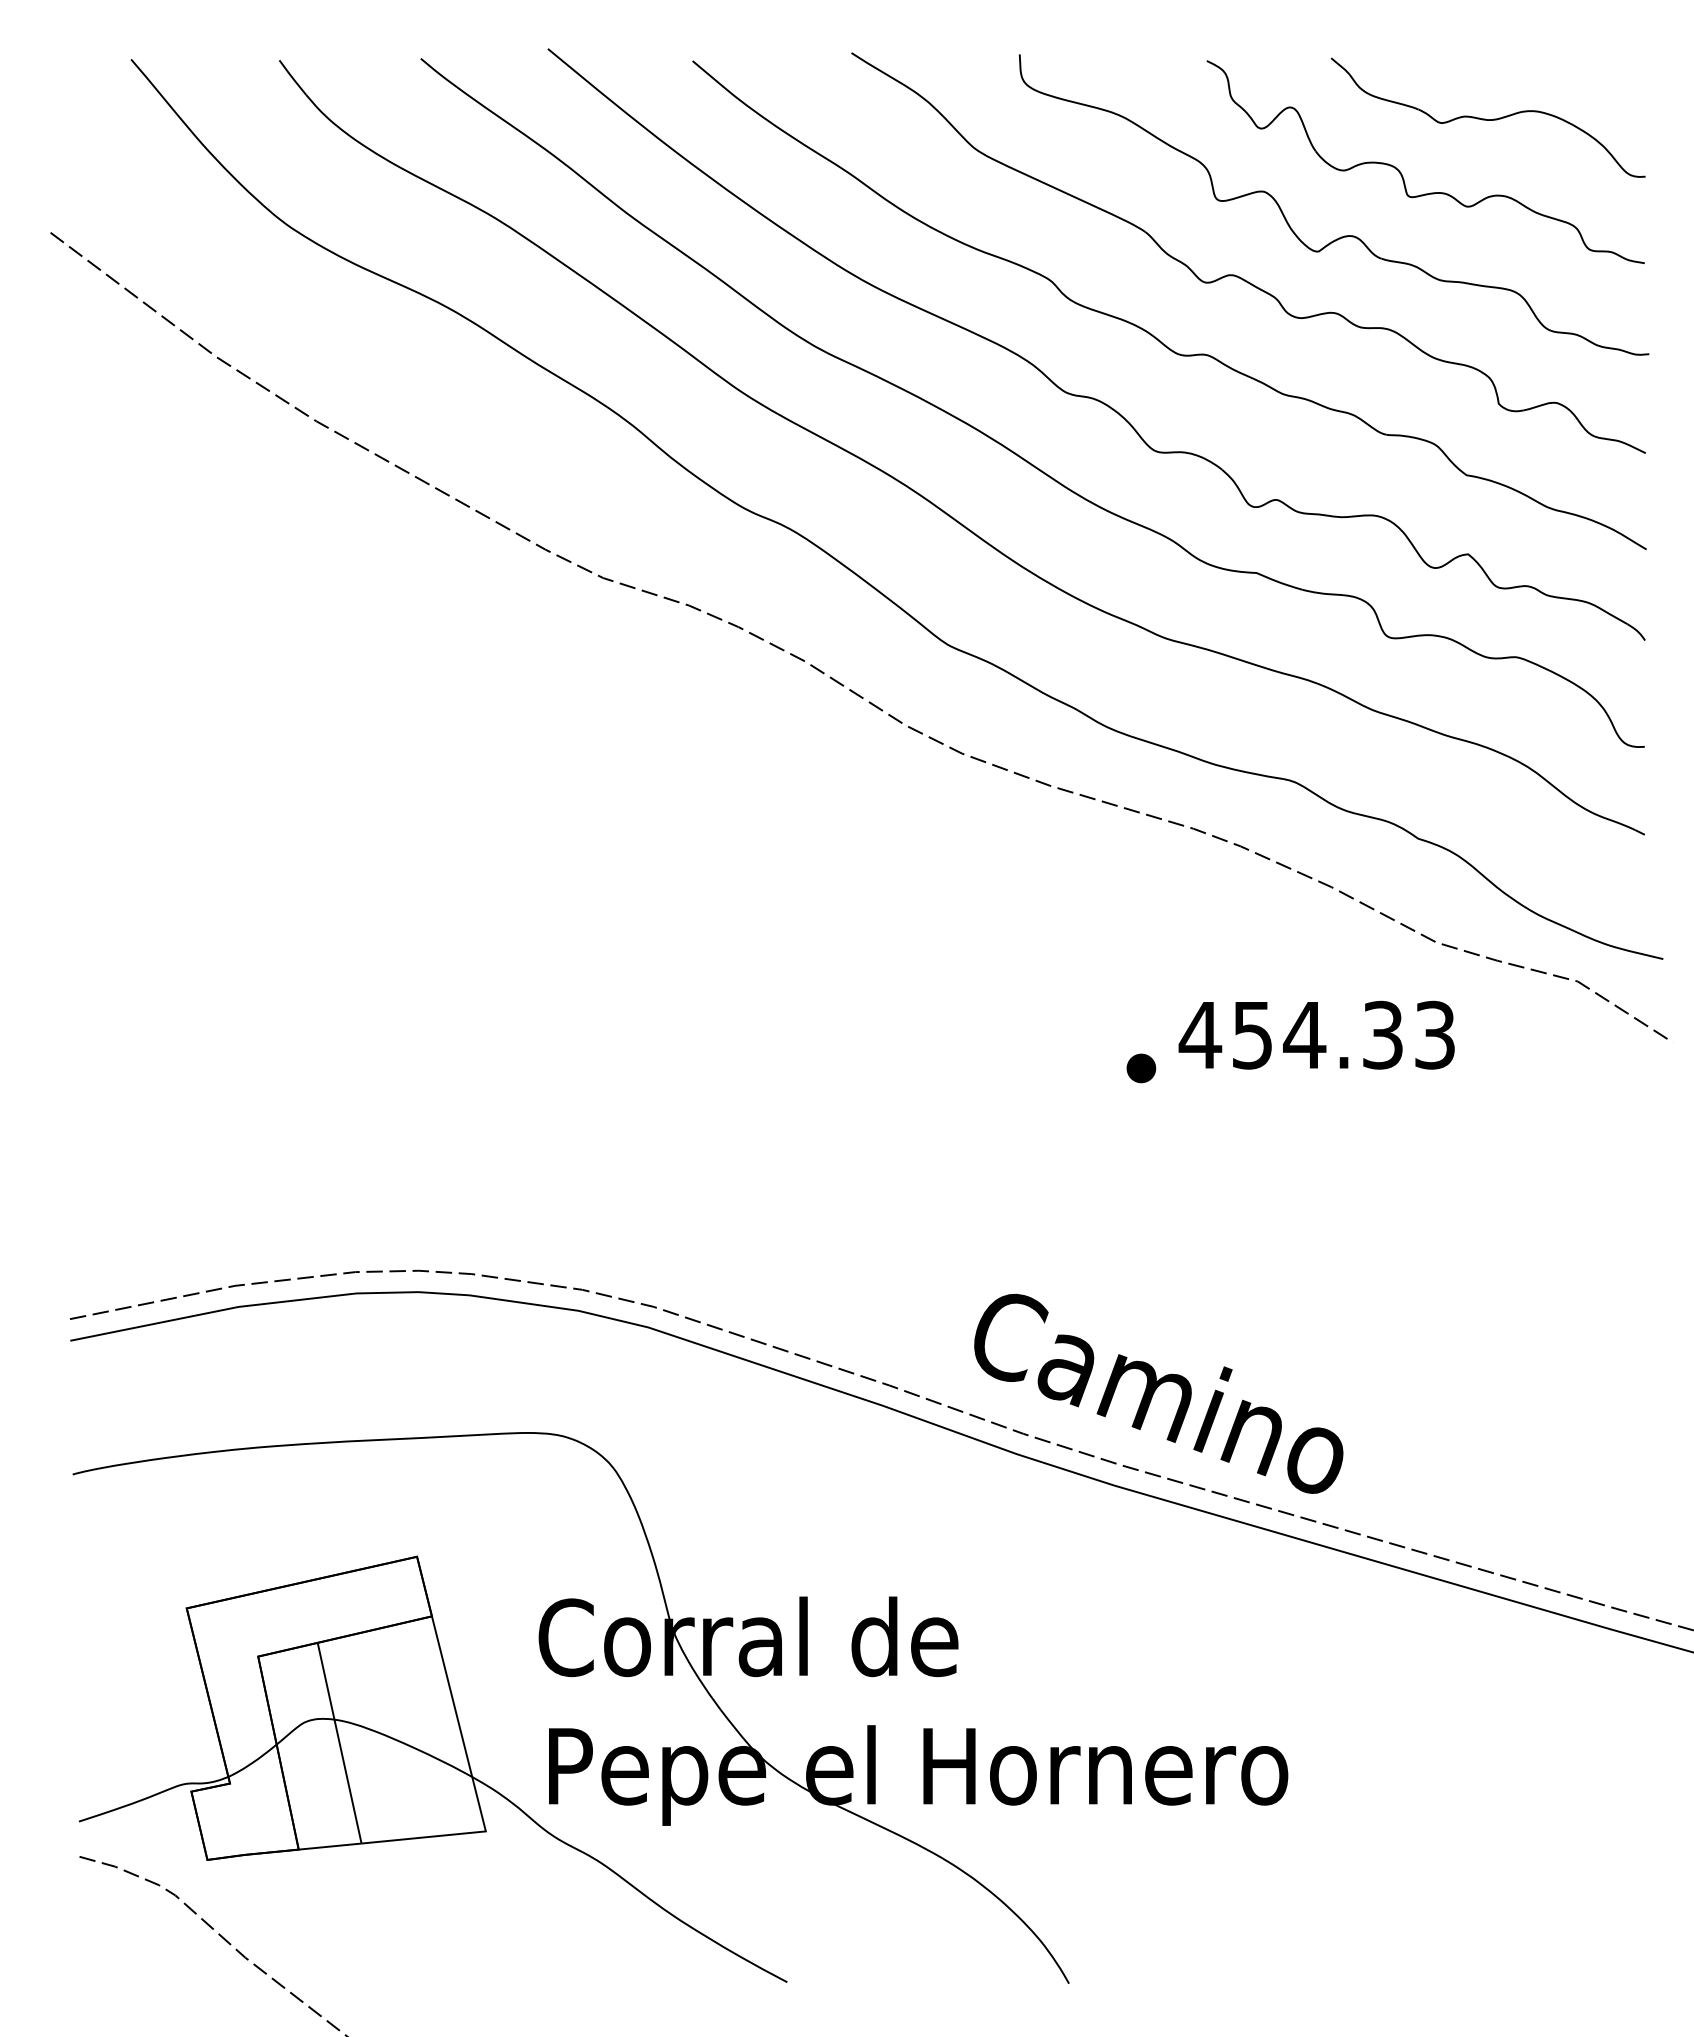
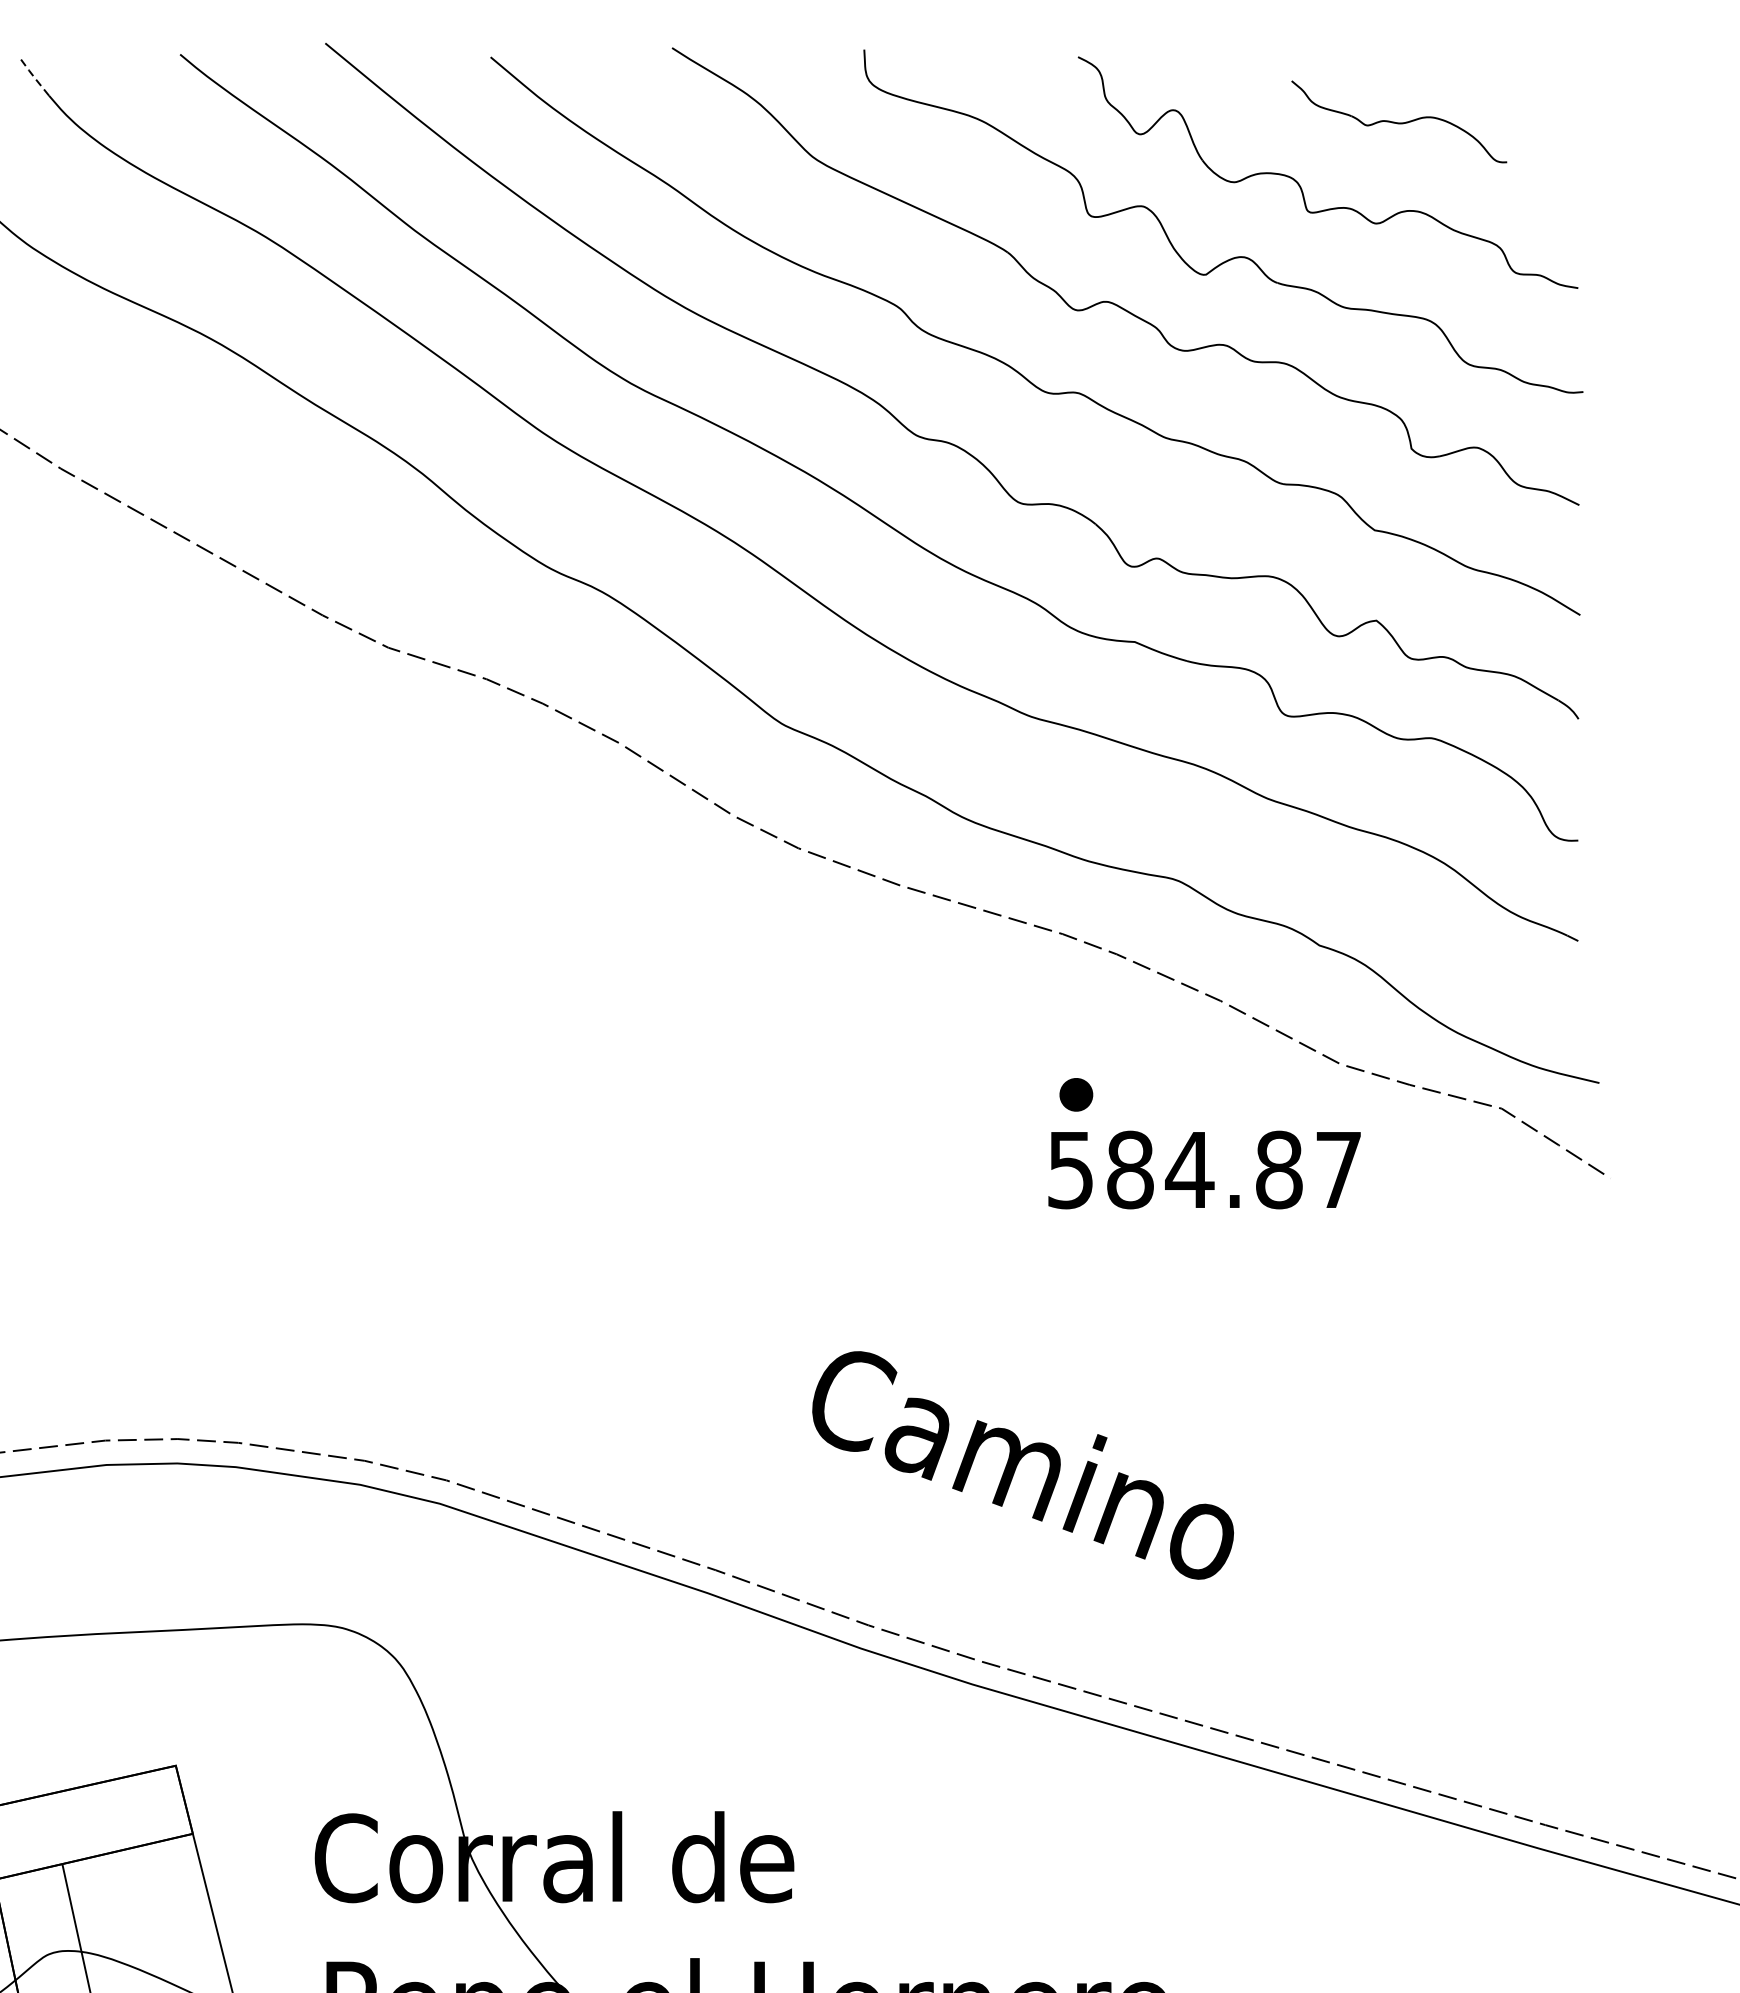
line: (292, 77) -> (33, 75), solid -> dashed
part: (1487, 117) -> (1398, 121), size x0.6
text: (1316, 1034) -> (1203, 1169), 454.33 -> 584.87
part: (1141, 1068) -> (1076, 1094), moved
text: (1158, 1393) -> (1022, 1465), moved

